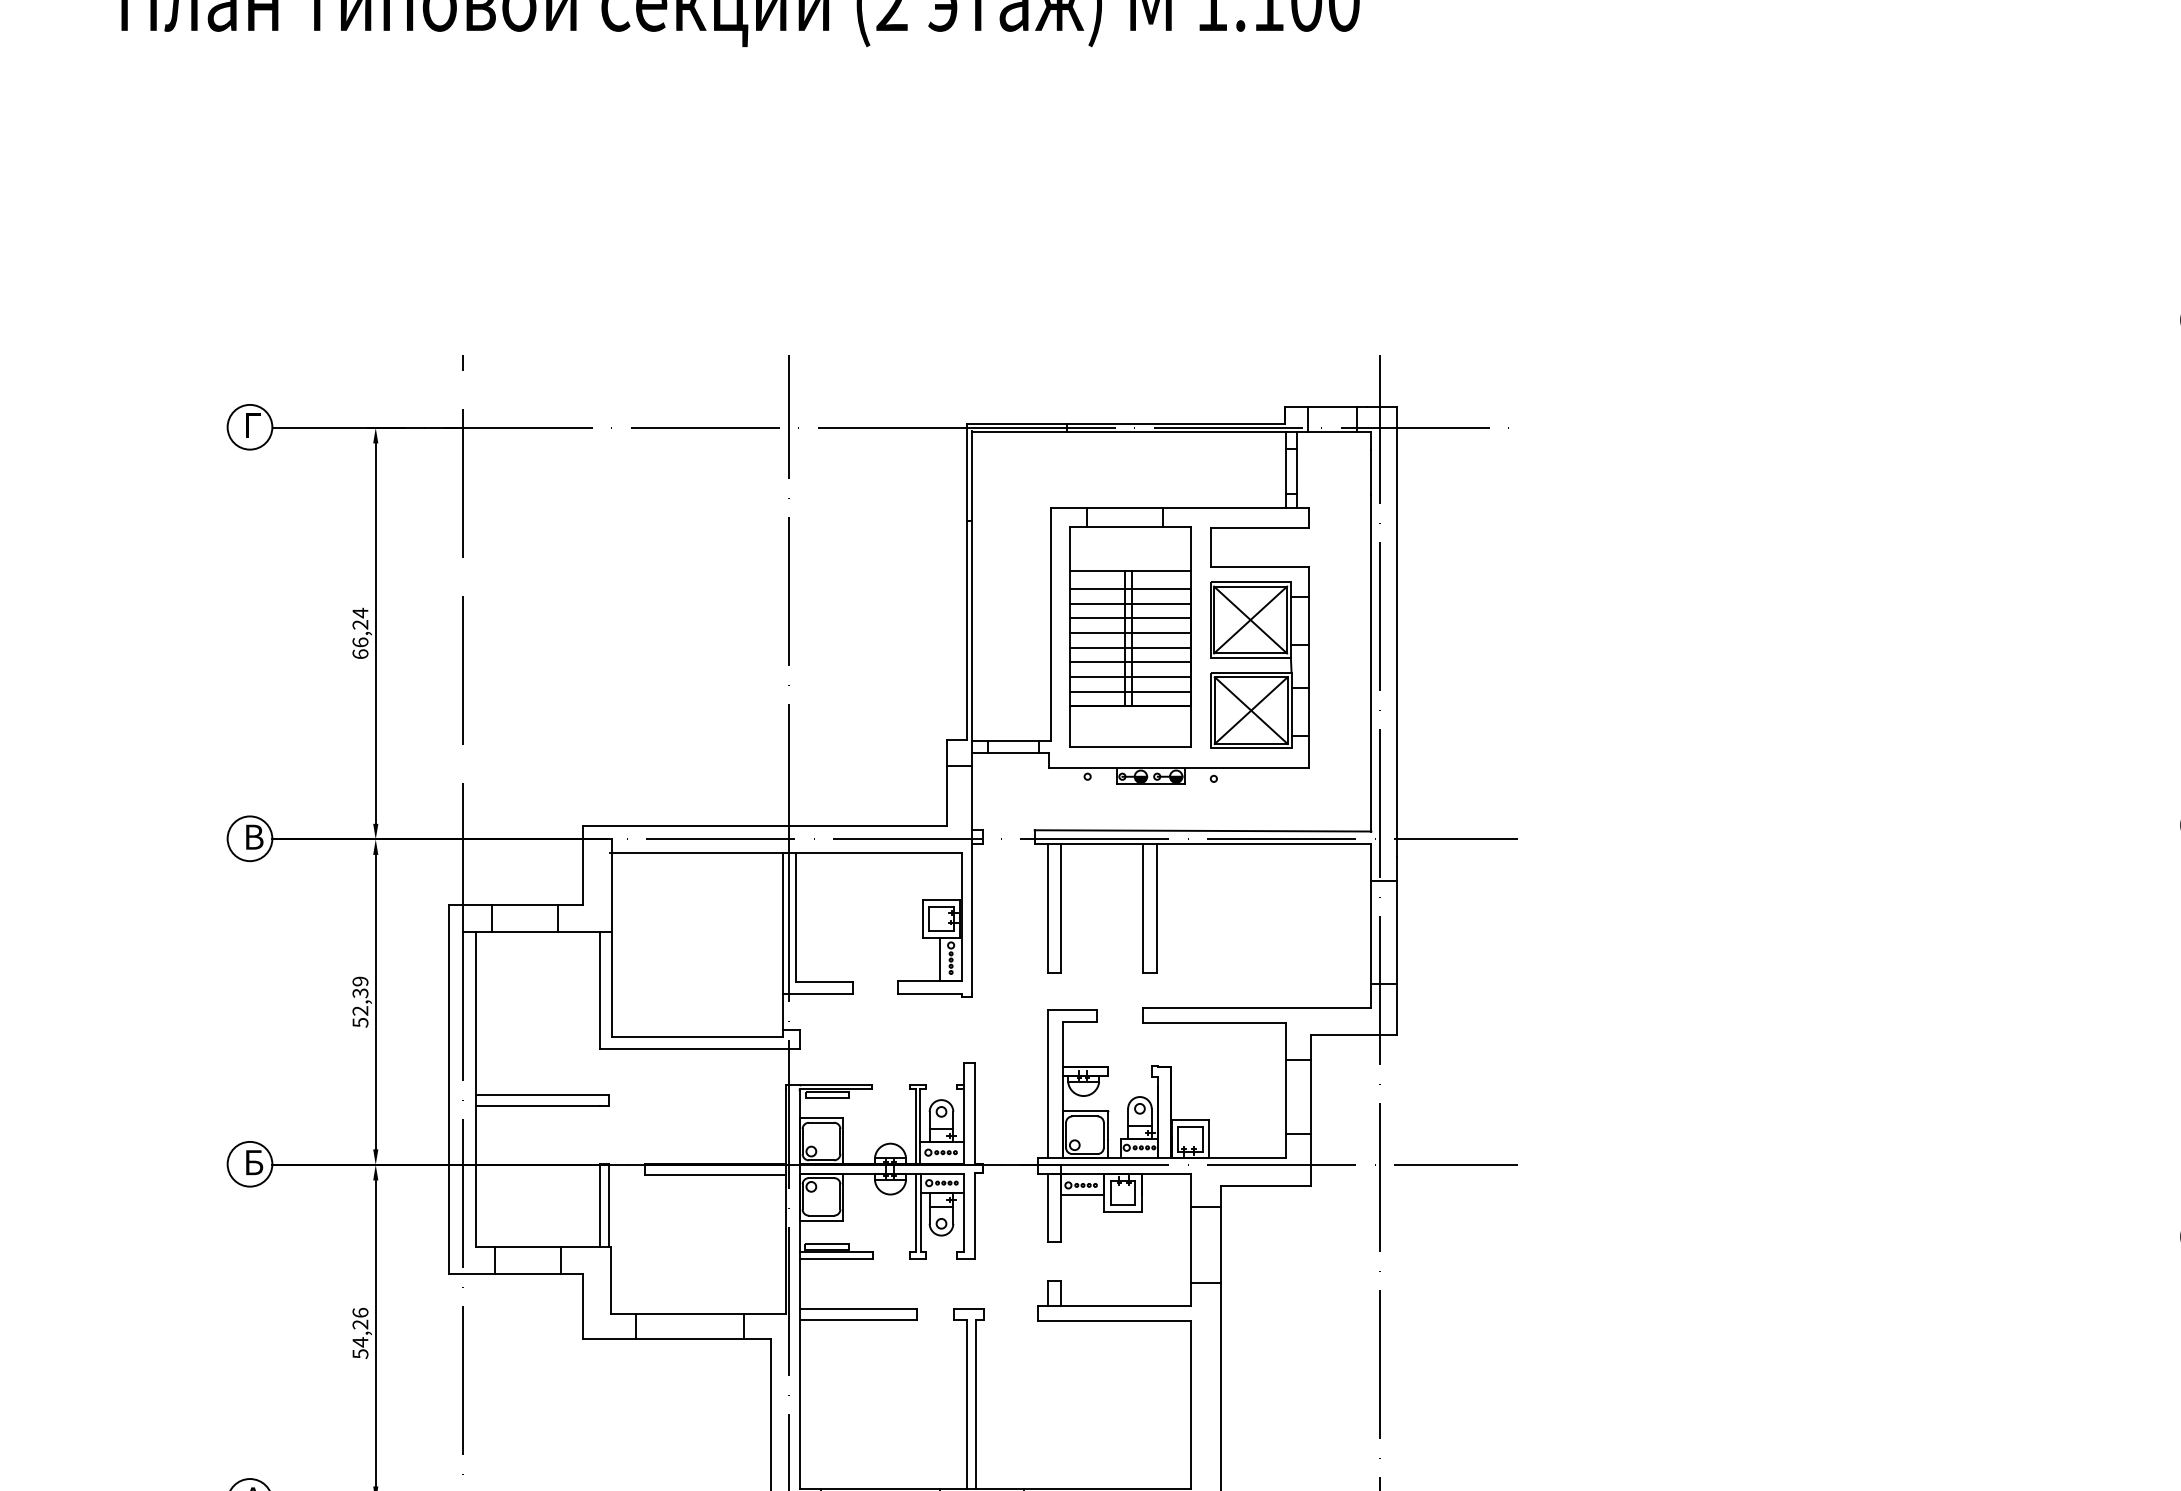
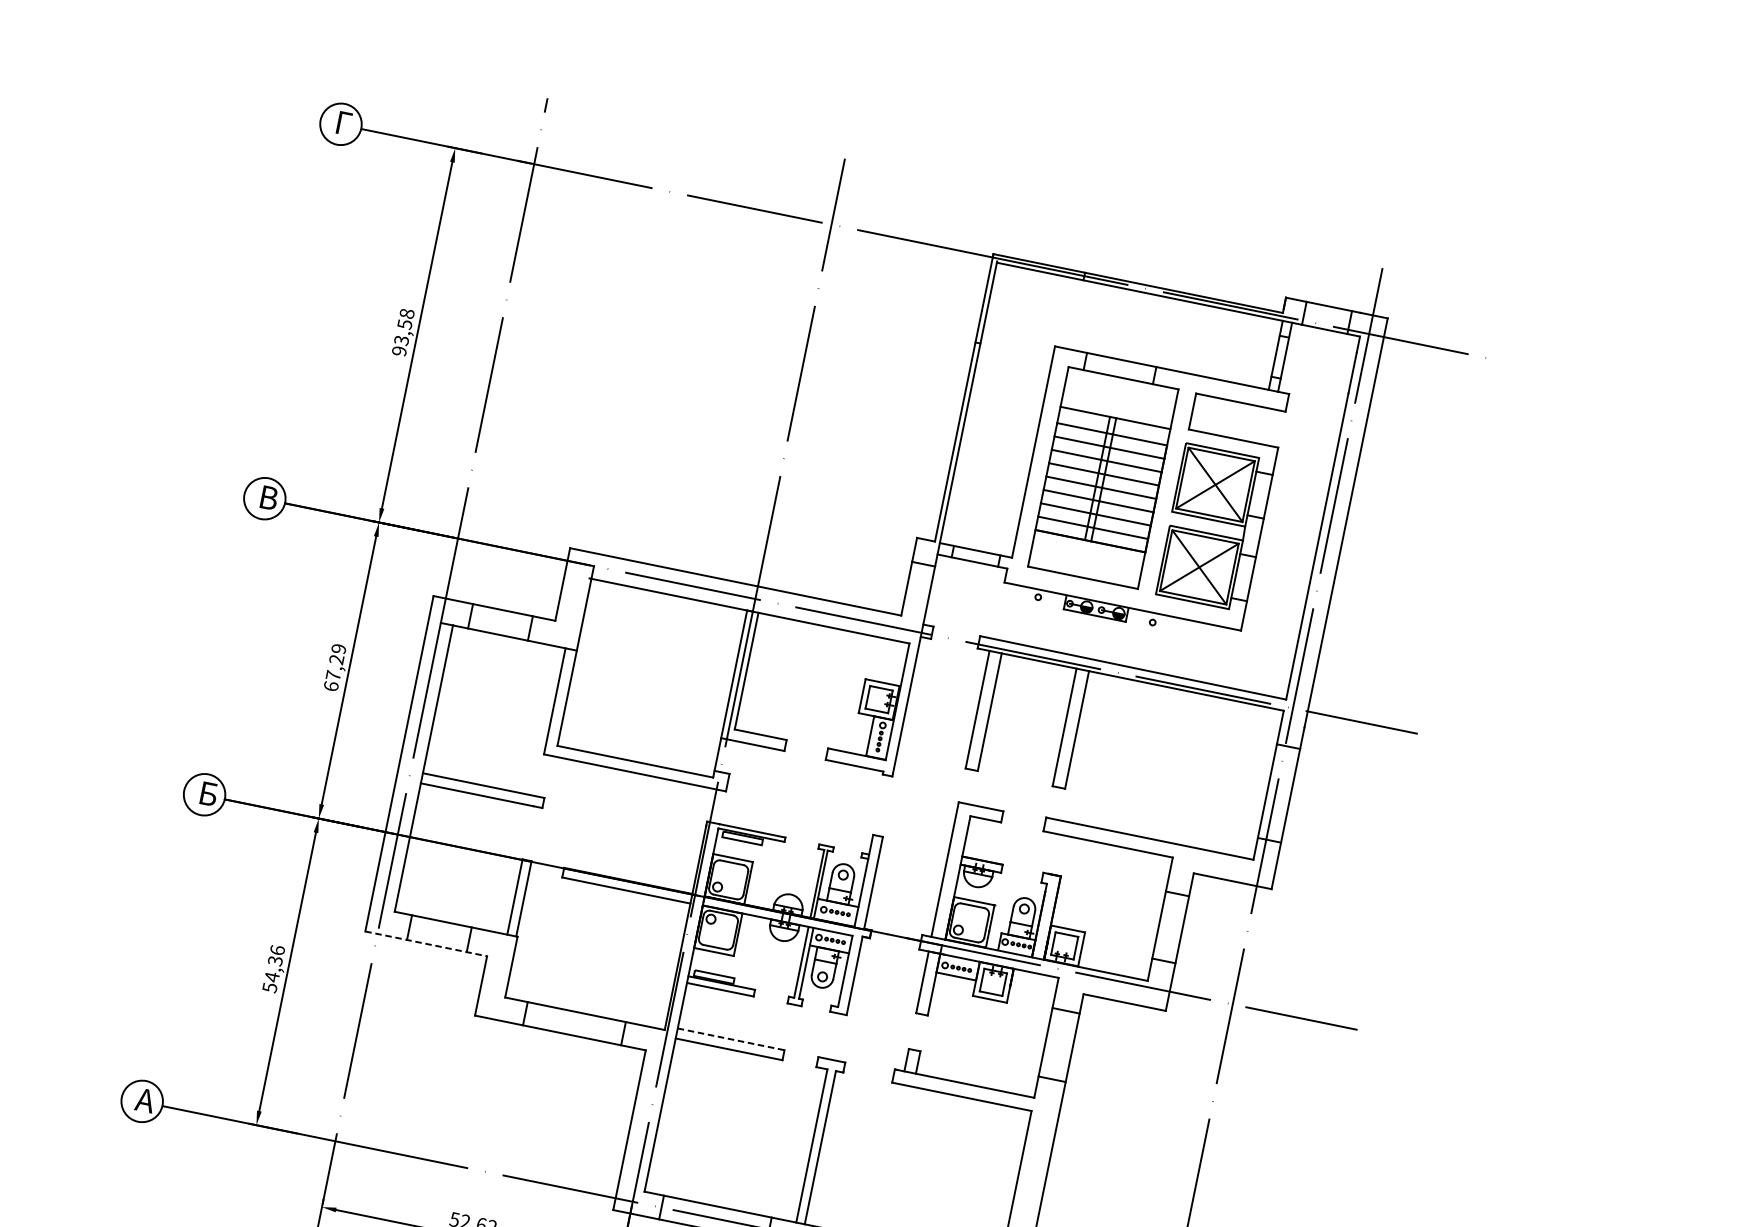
text: (360, 633) -> (403, 332), 66,24 -> 93,58
text: (360, 1007) -> (334, 672), 52,39 -> 67,29
line: (515, 1274) -> (425, 944), solid -> dashed
line: (858, 1309) -> (731, 1039), solid -> dashed
text: (360, 1324) -> (275, 960), 54,26 -> 54,36

